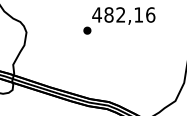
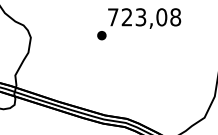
text: (123, 15) -> (144, 17), 482,16 -> 723,08

